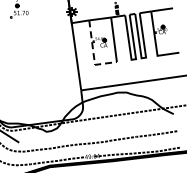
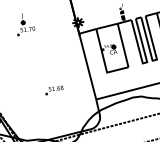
line: (93, 55) -> (104, 63), dashed -> solid
part: (40, 76) -> (54, 90), added

